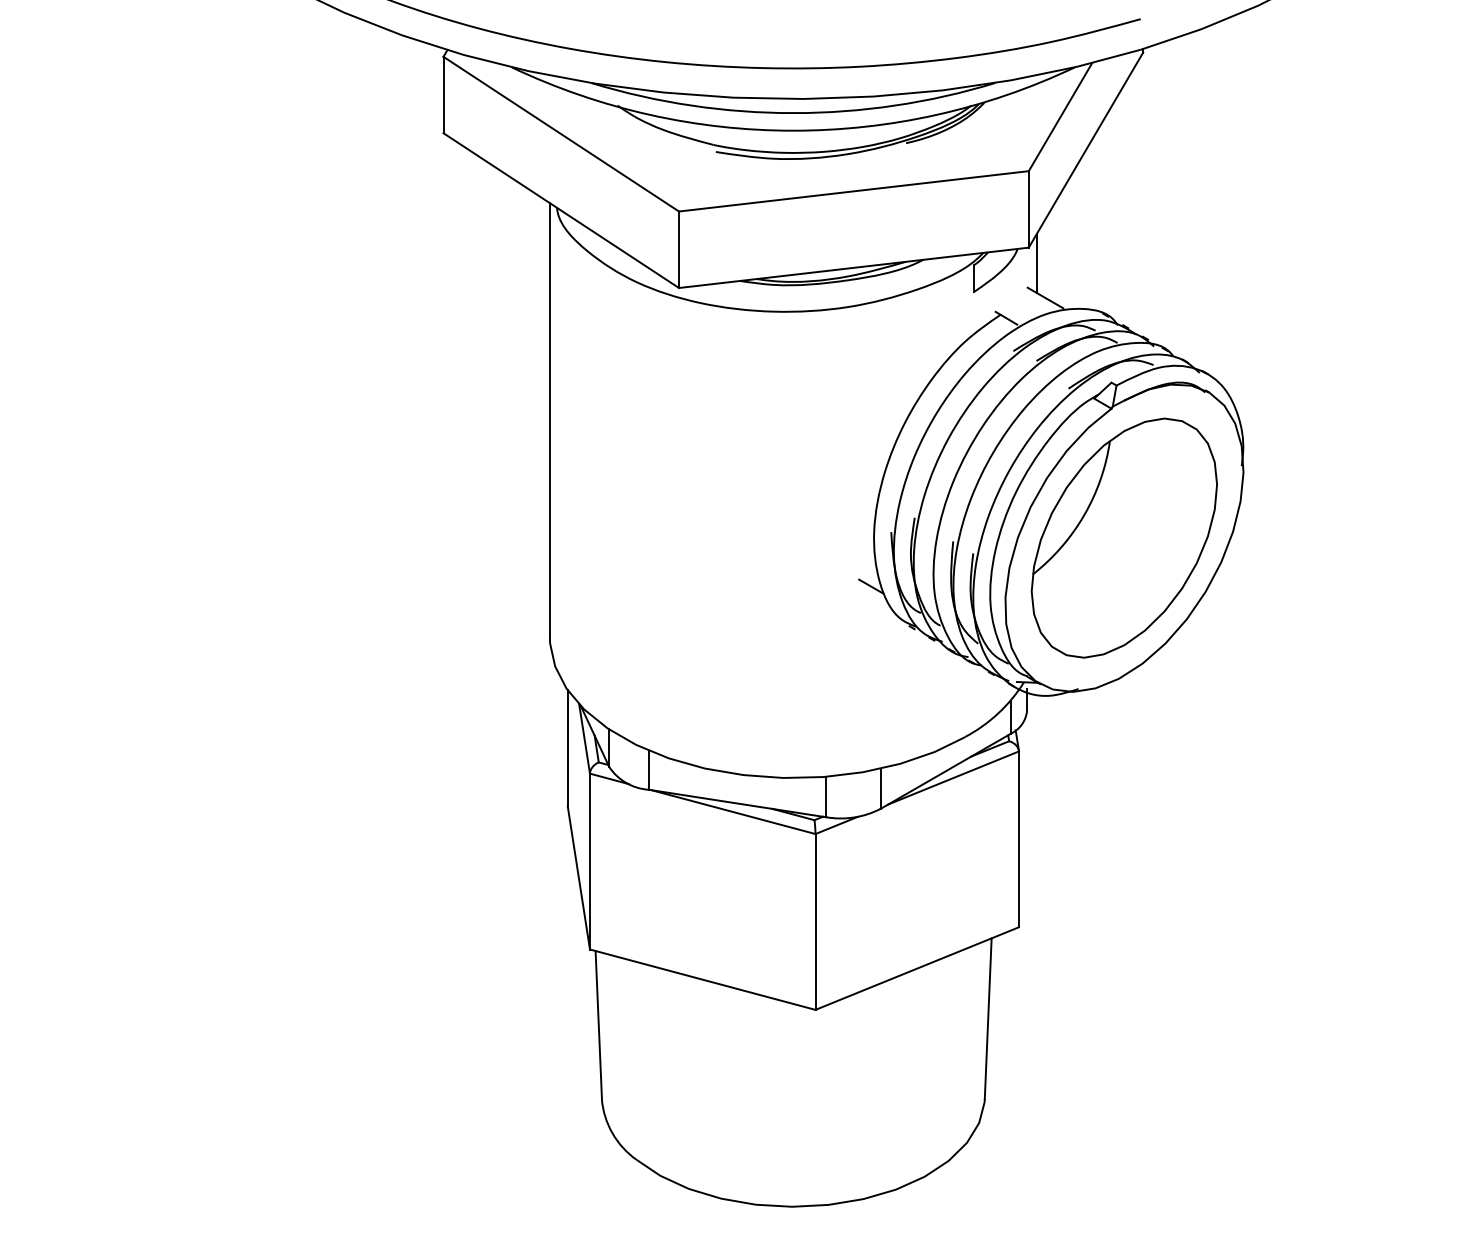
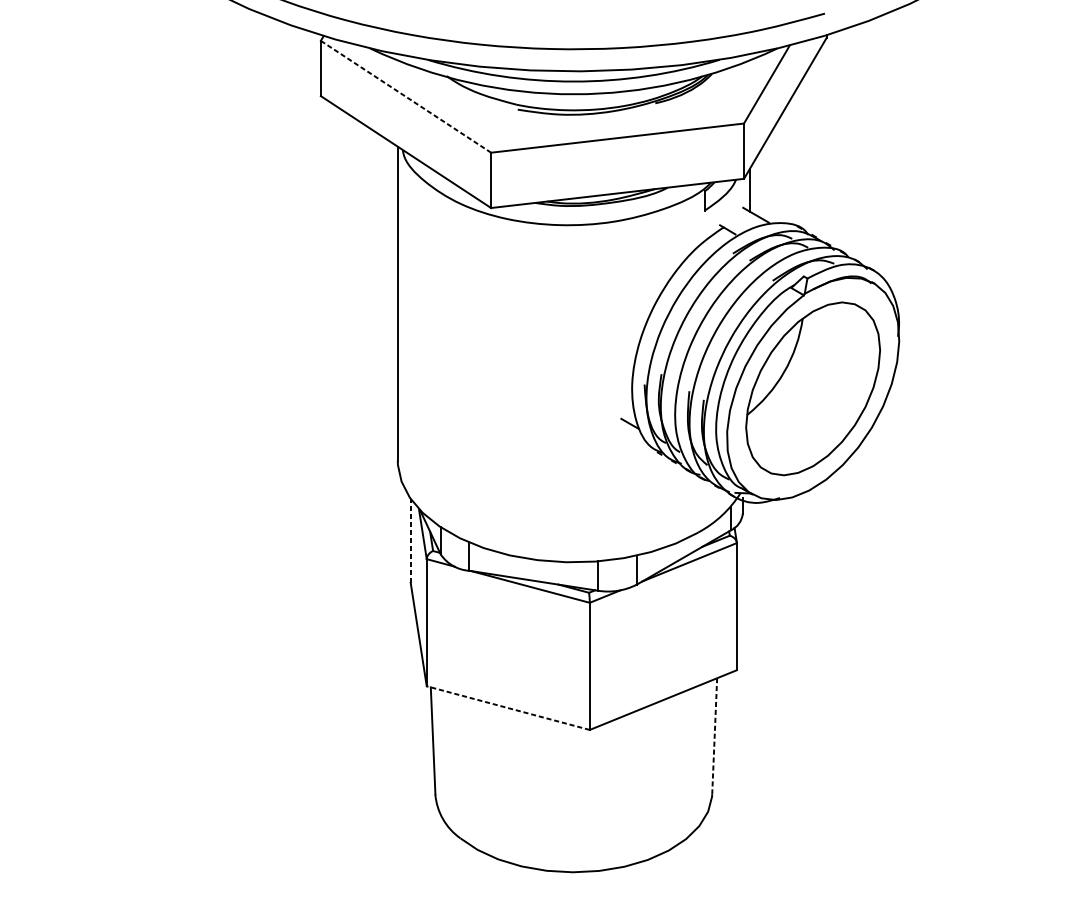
line: (561, 134) -> (406, 97), solid -> dashed
line: (567, 747) -> (410, 540), solid -> dashed
line: (702, 979) -> (508, 707), solid -> dashed
line: (988, 1018) -> (714, 736), solid -> dashed

